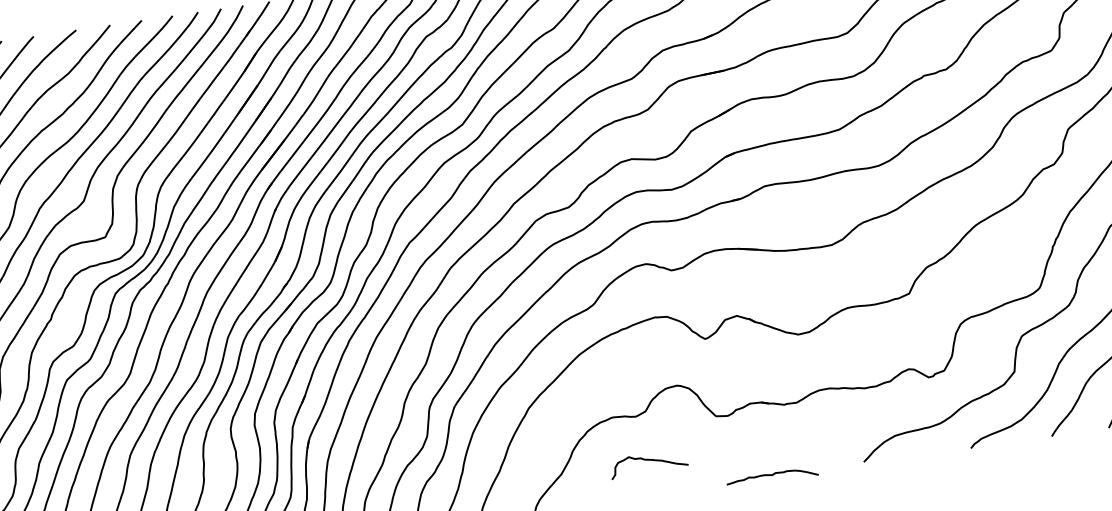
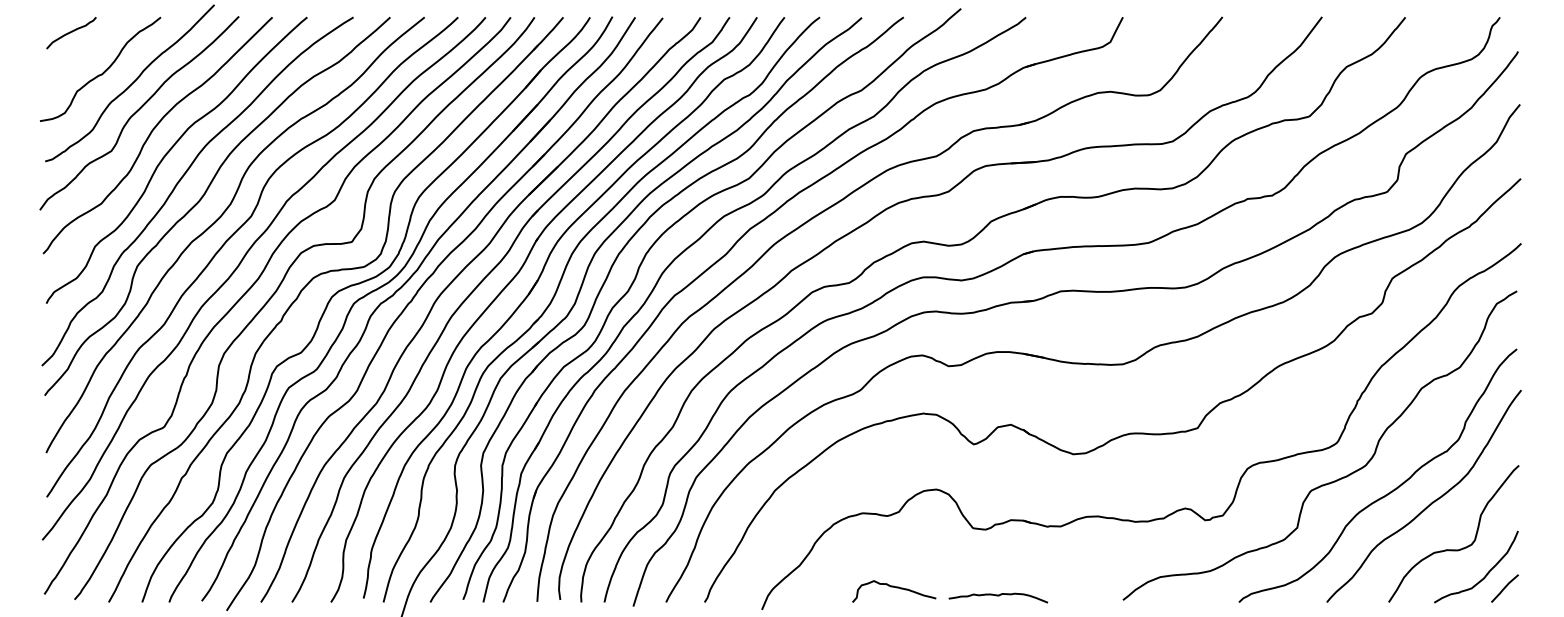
curve: (650, 461) -> (896, 588), moved
curve: (772, 475) -> (998, 596), moved

